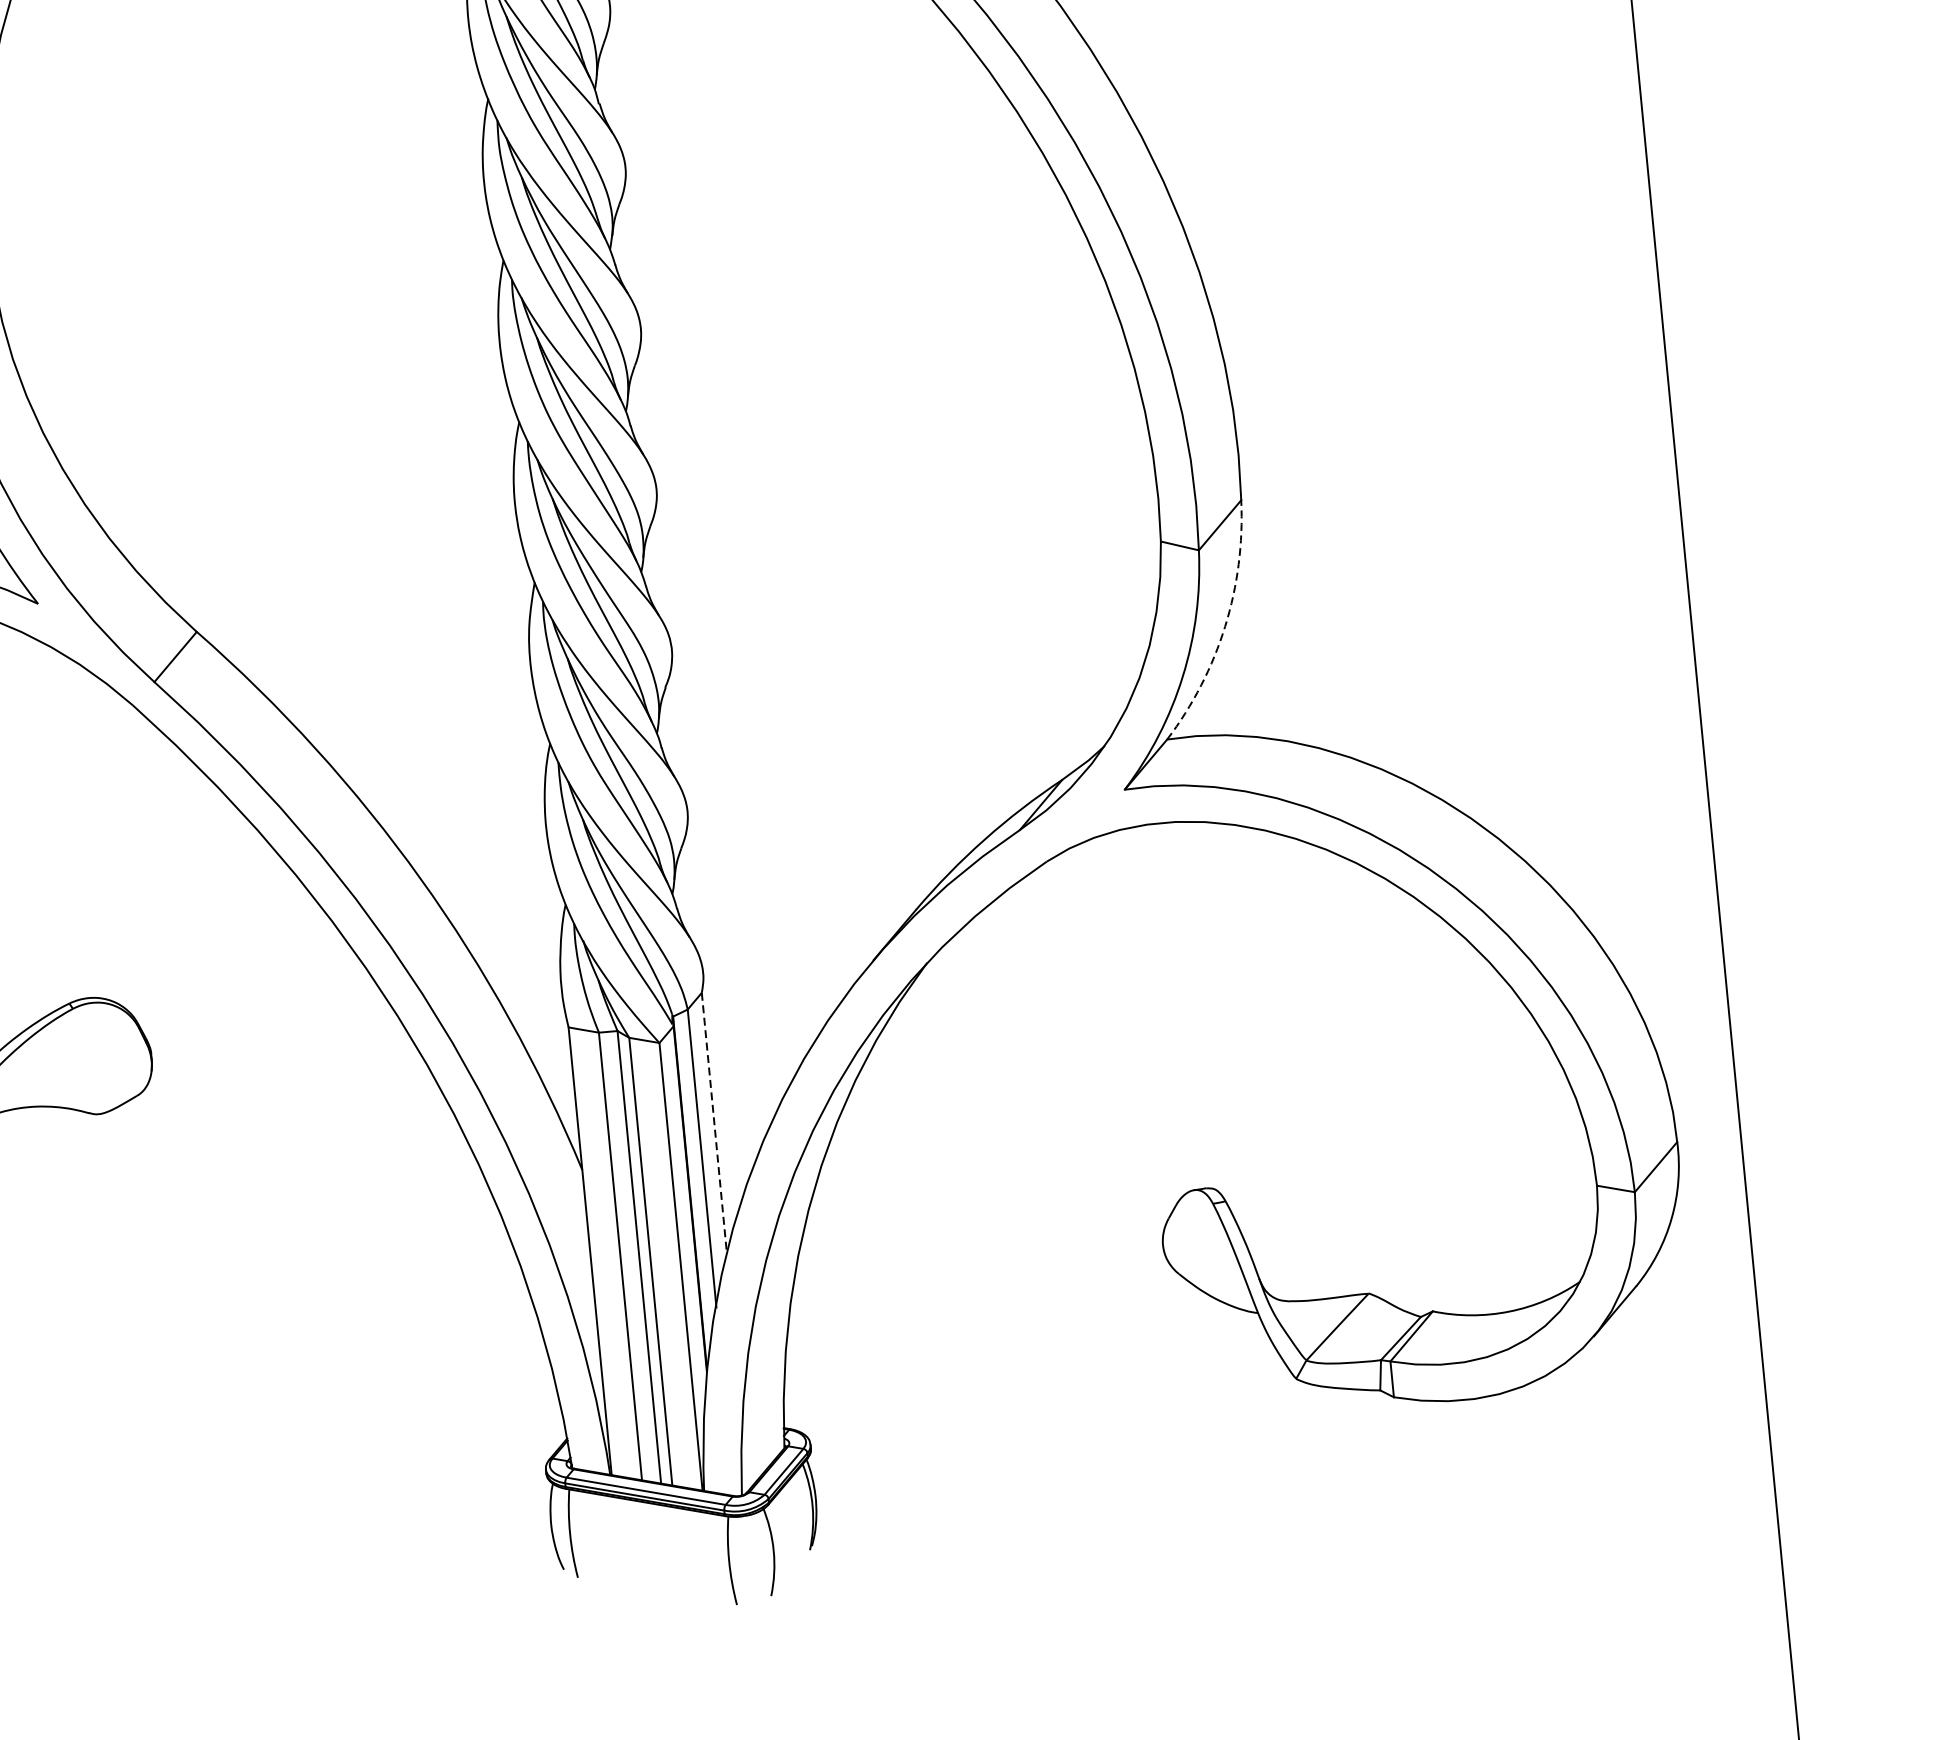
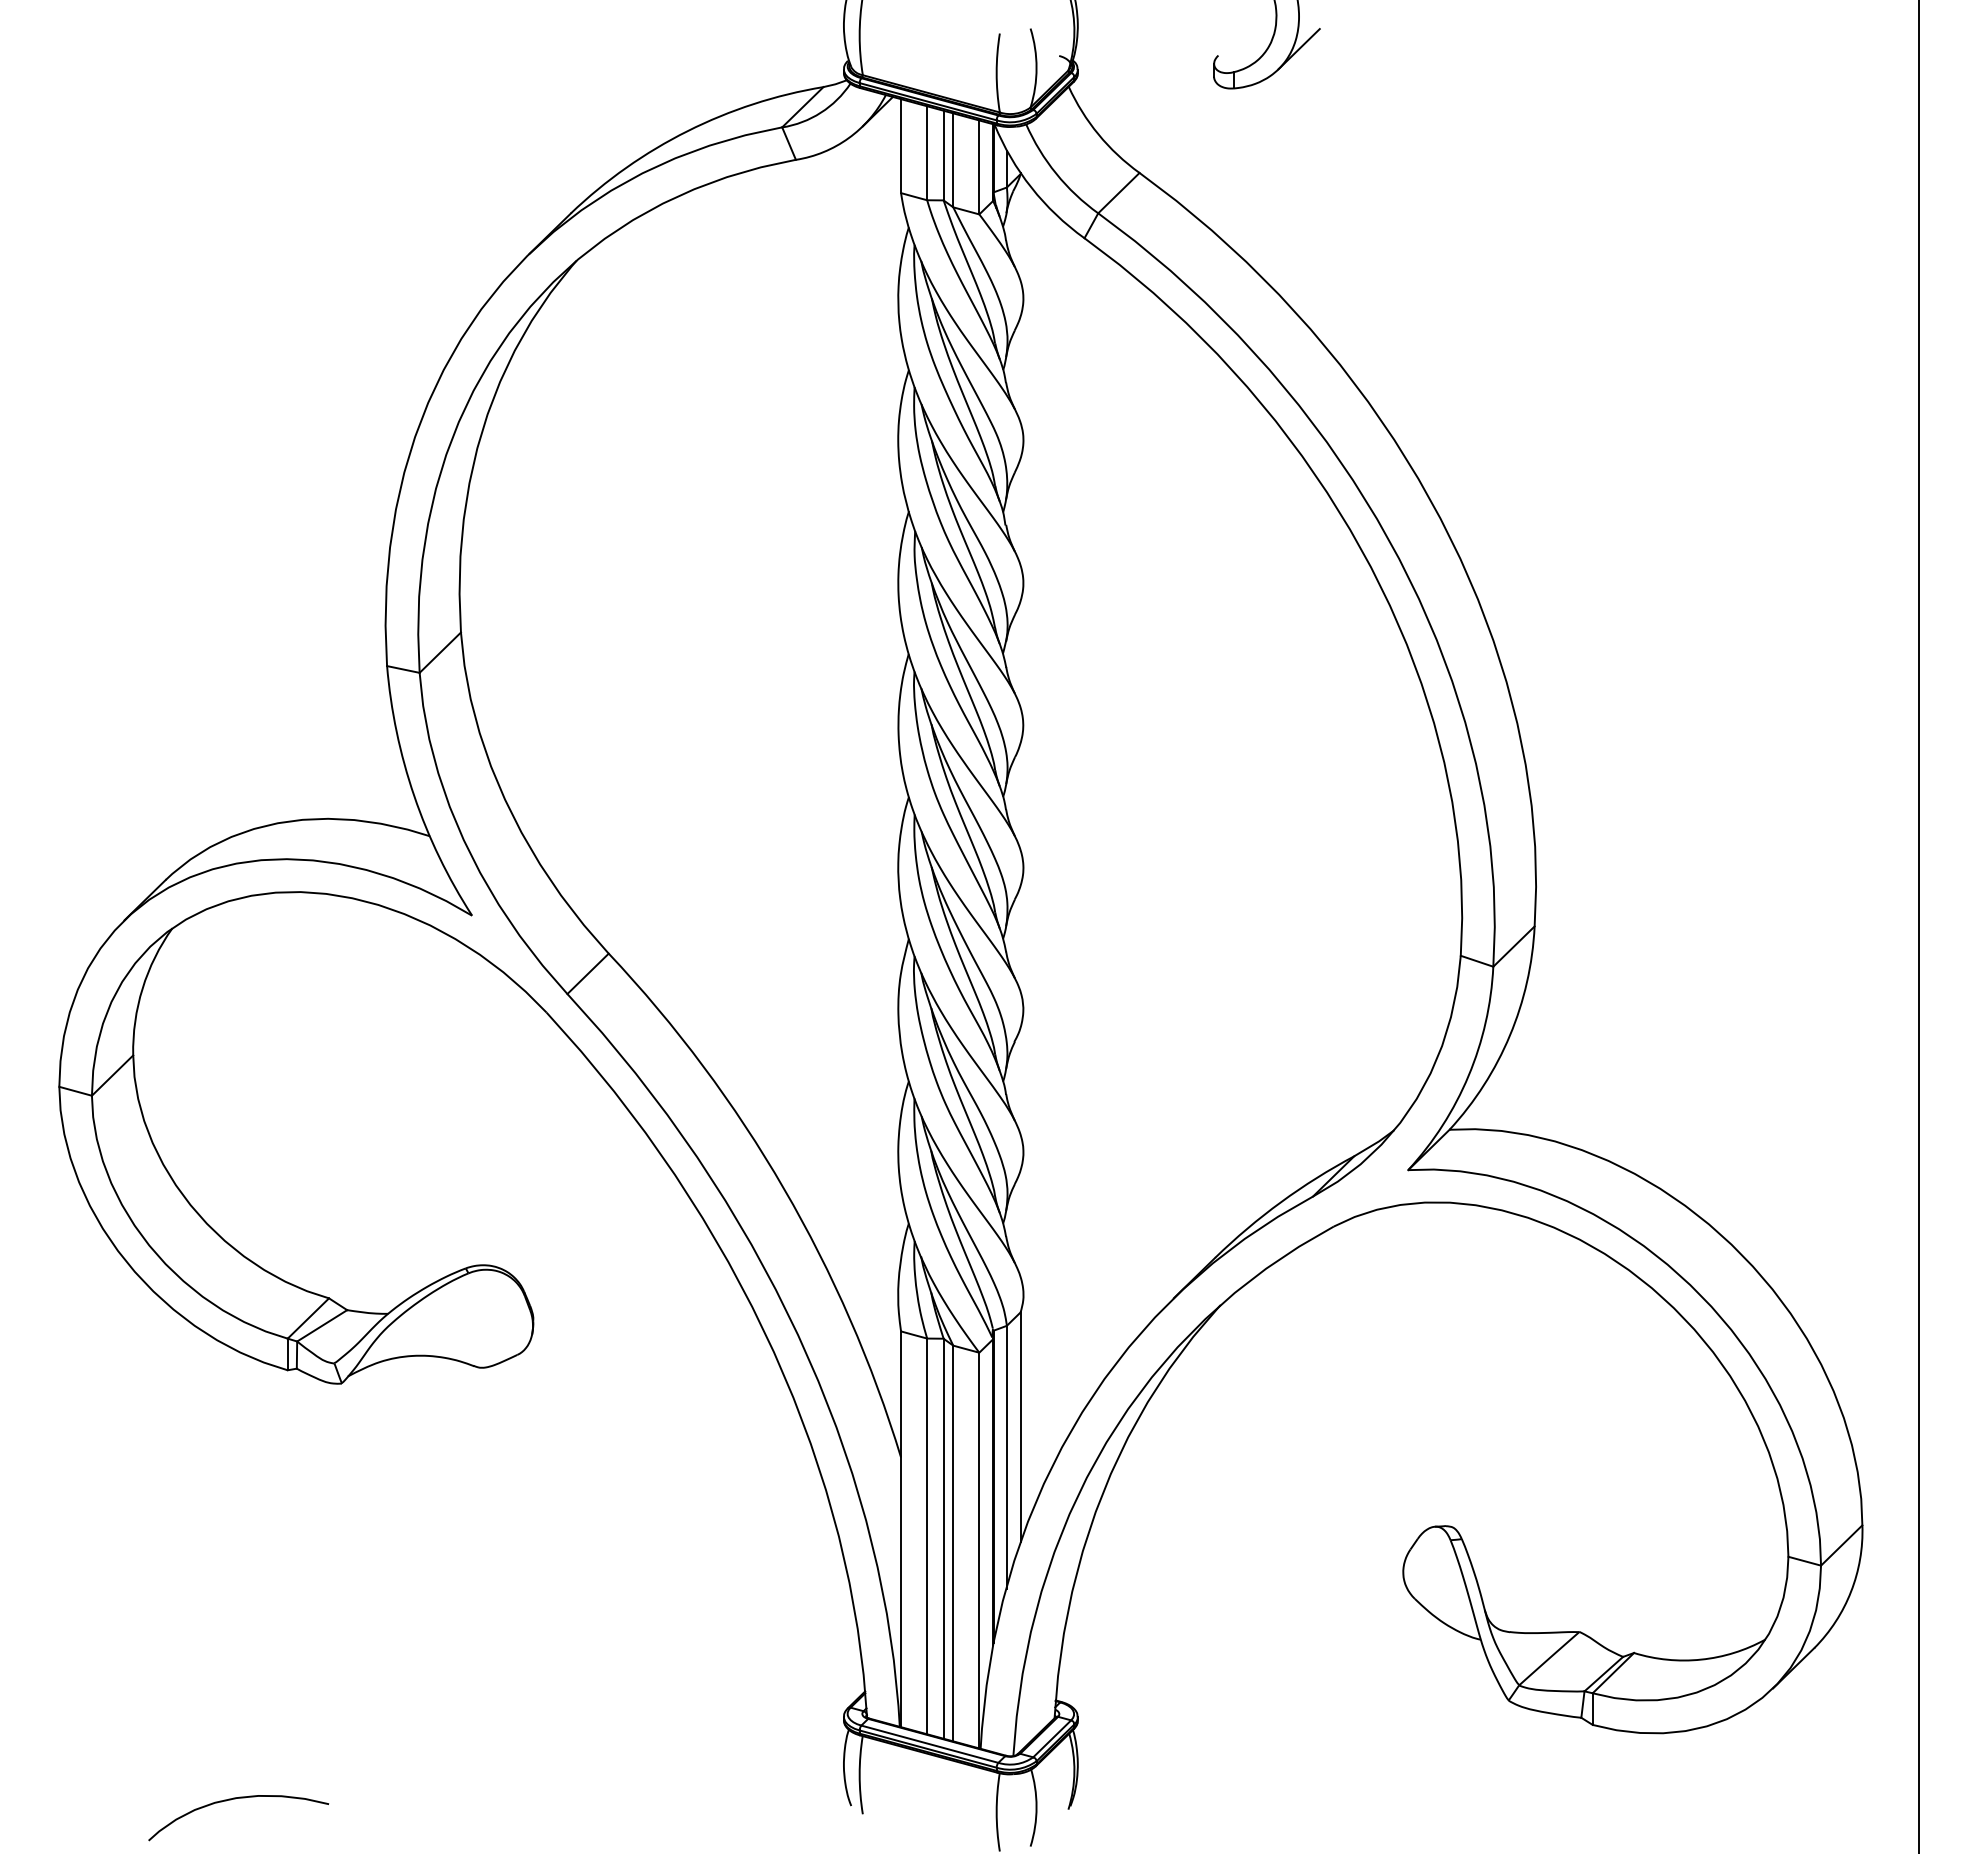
arc: (1224, 626) -> (1509, 1035), dashed -> solid
line: (714, 1123) -> (1020, 1427), dashed -> solid

